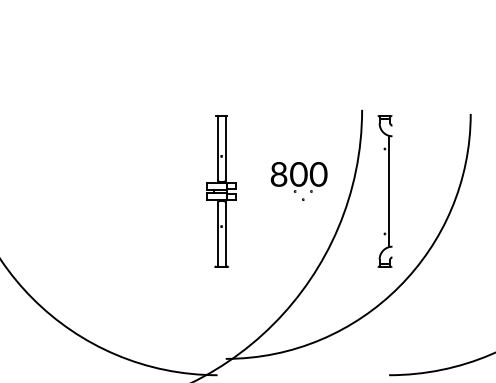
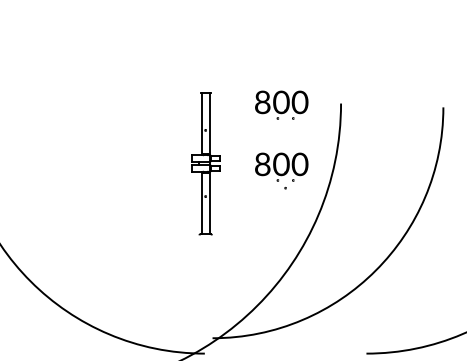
part: (298, 110) -> (281, 104), added
part: (221, 191) -> (205, 163), moved
part: (384, 191) -> (362, 180), removed

